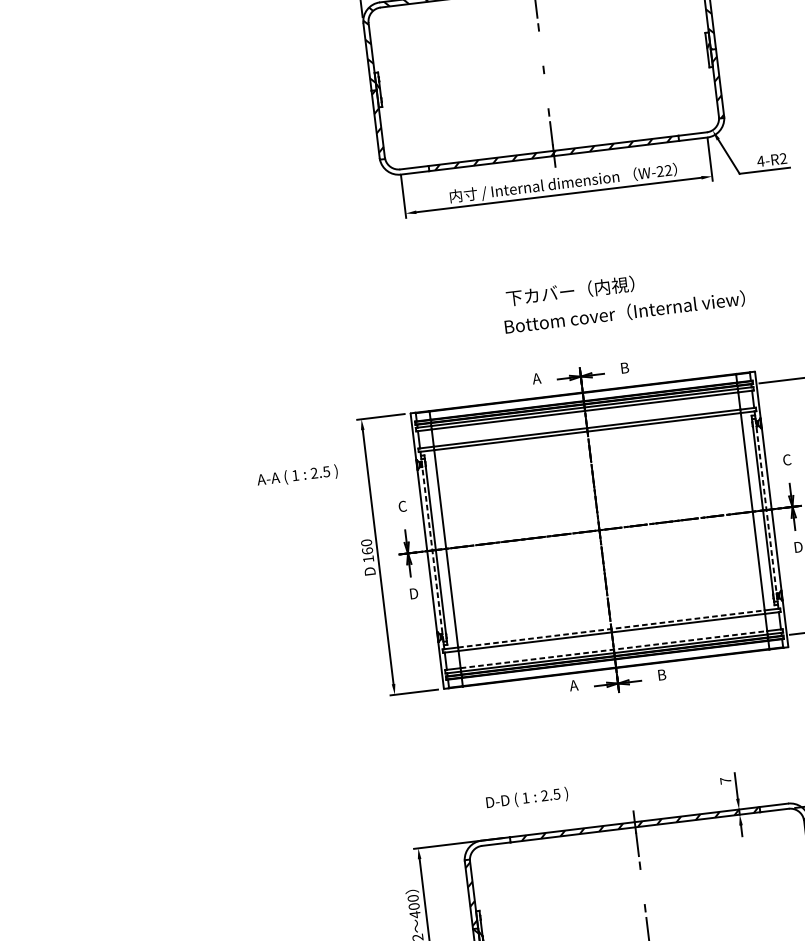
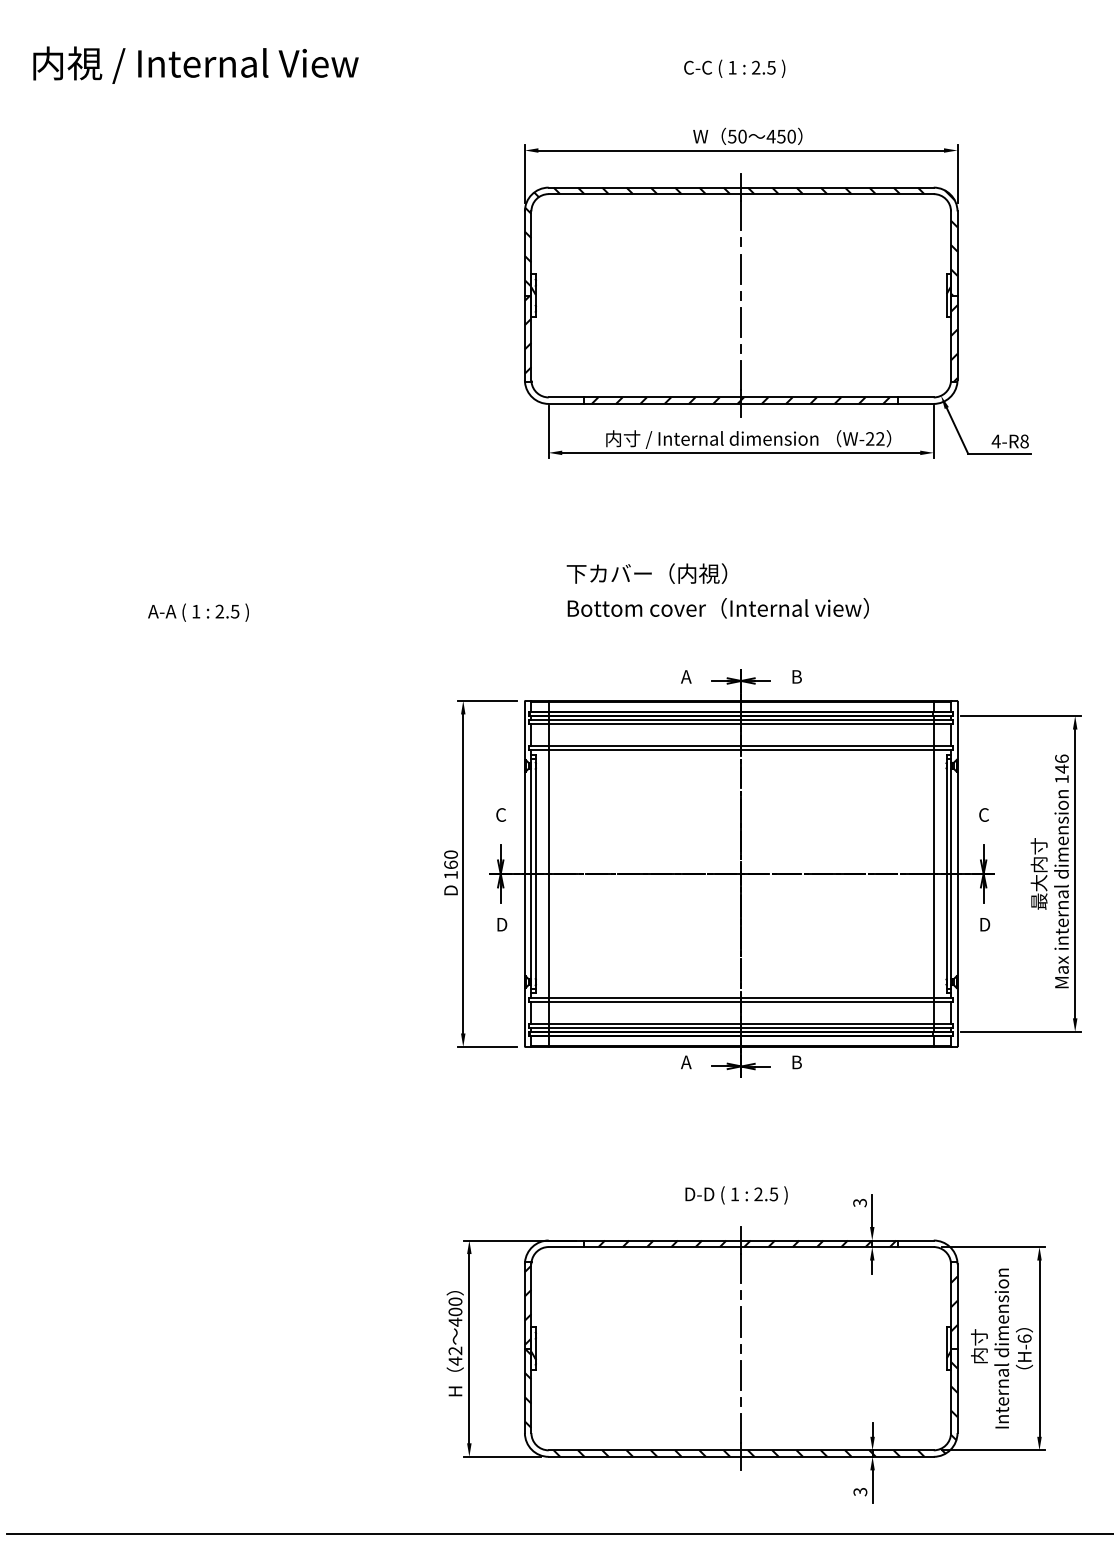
line: (541, 48) -> (741, 268), added
line: (546, 91) -> (741, 322), added
text: (783, 158) -> (1024, 441), 4-R2 -> 4-R8
text: (569, 291) -> (646, 573), moved
text: (624, 312) -> (717, 608), moved
text: (297, 475) -> (198, 612), moved
line: (766, 509) -> (951, 873), dashed -> solid
line: (432, 550) -> (531, 873), dashed -> solid
line: (611, 628) -> (741, 997), dashed -> solid
line: (614, 649) -> (741, 1023), dashed -> solid
text: (725, 780) -> (859, 1202), 7 -> 3
text: (527, 798) -> (736, 1195), moved
line: (642, 886) -> (741, 1321), added

